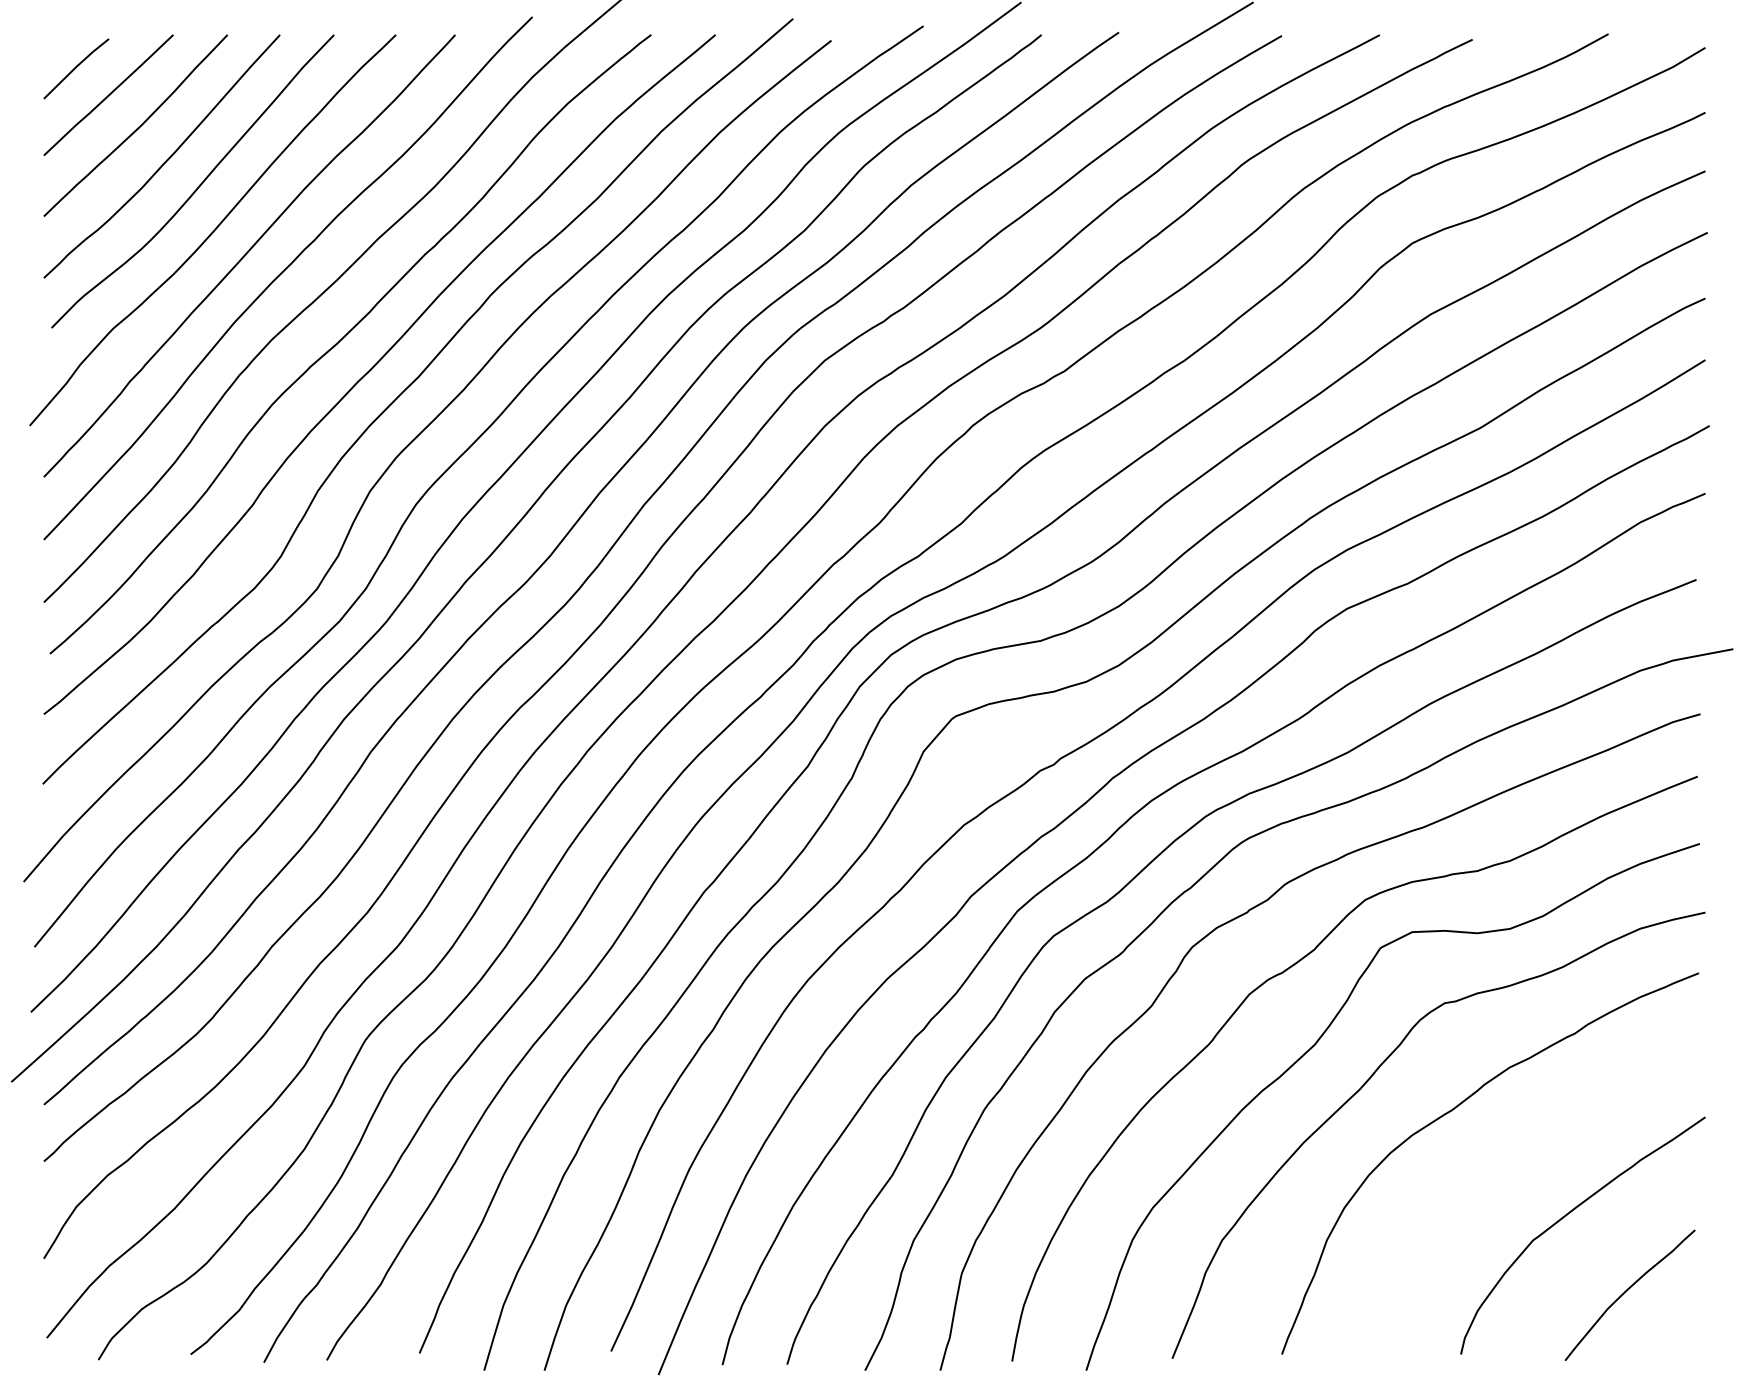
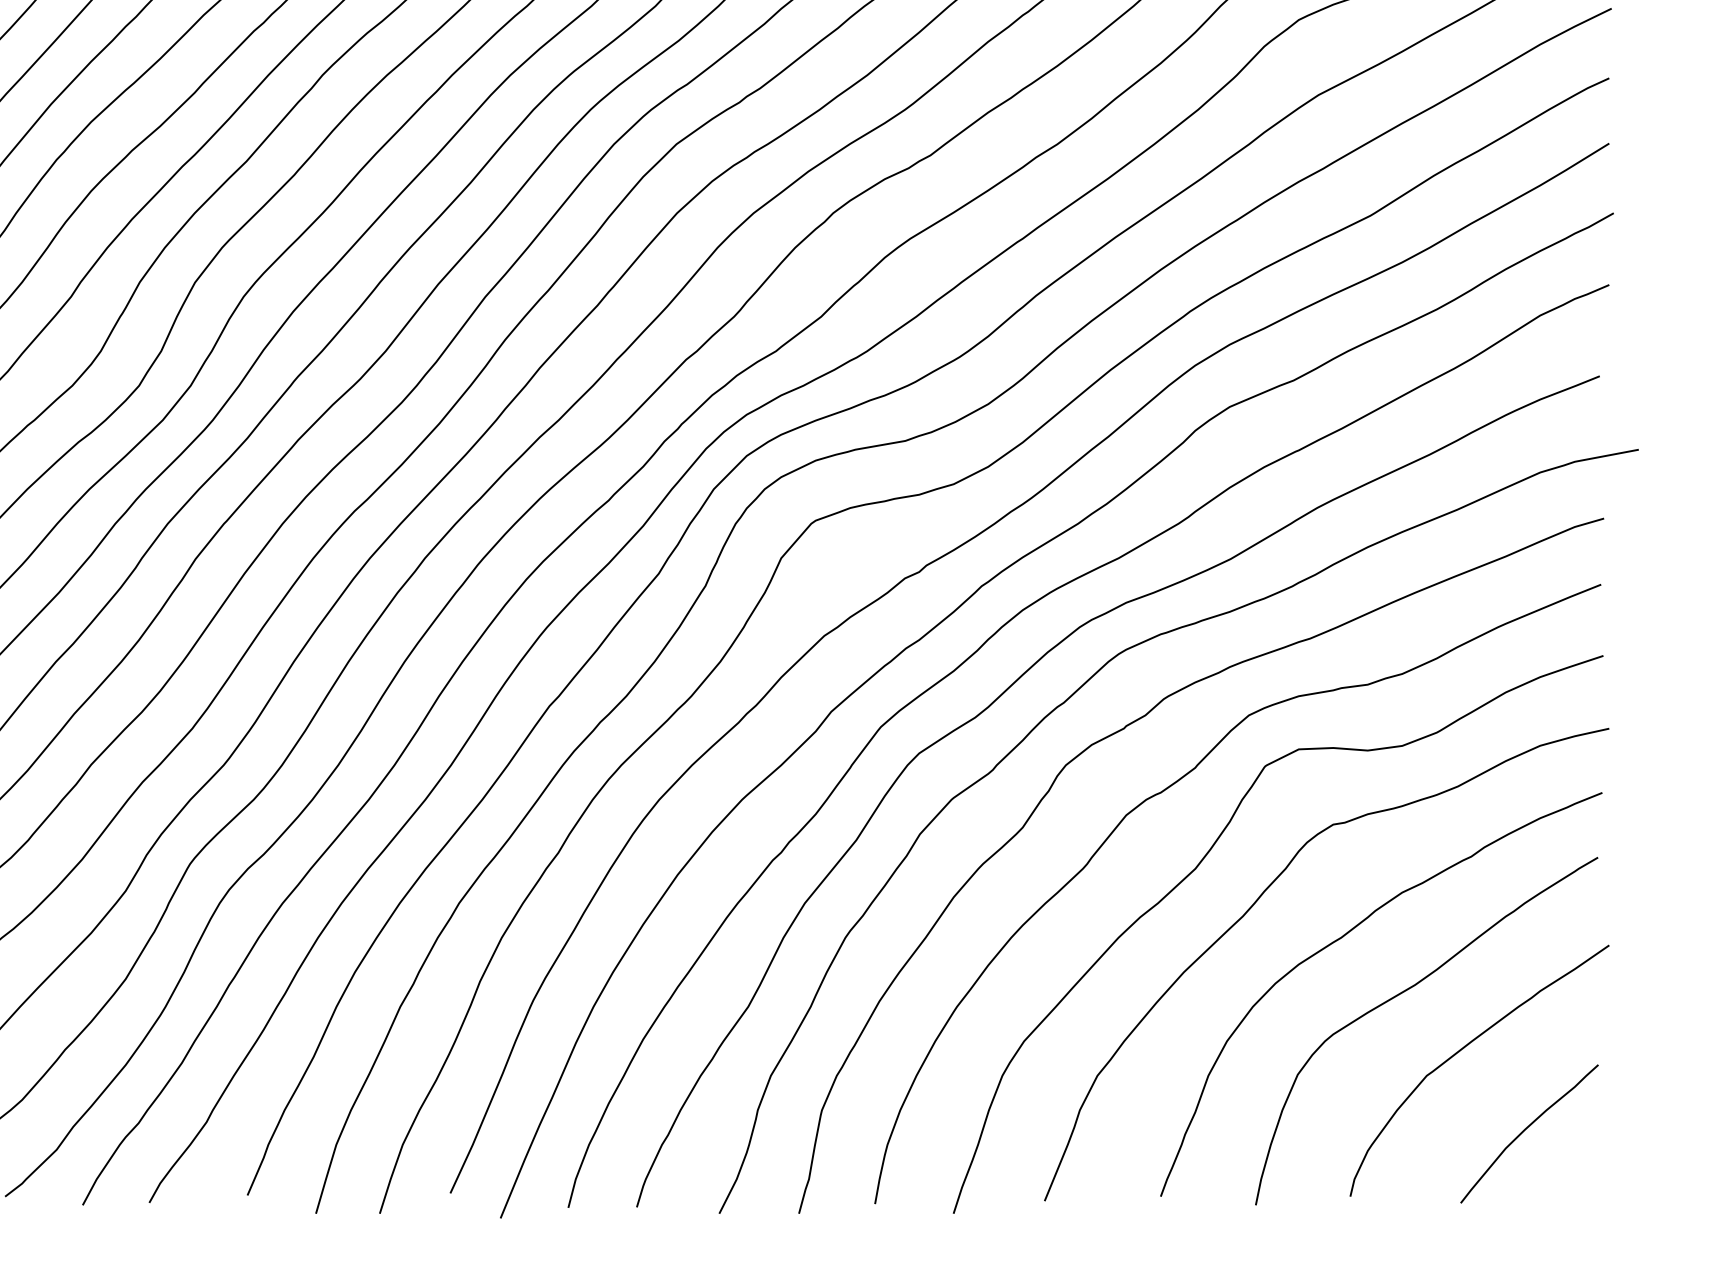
curve: (1509, 1163) -> (1401, 994), added

